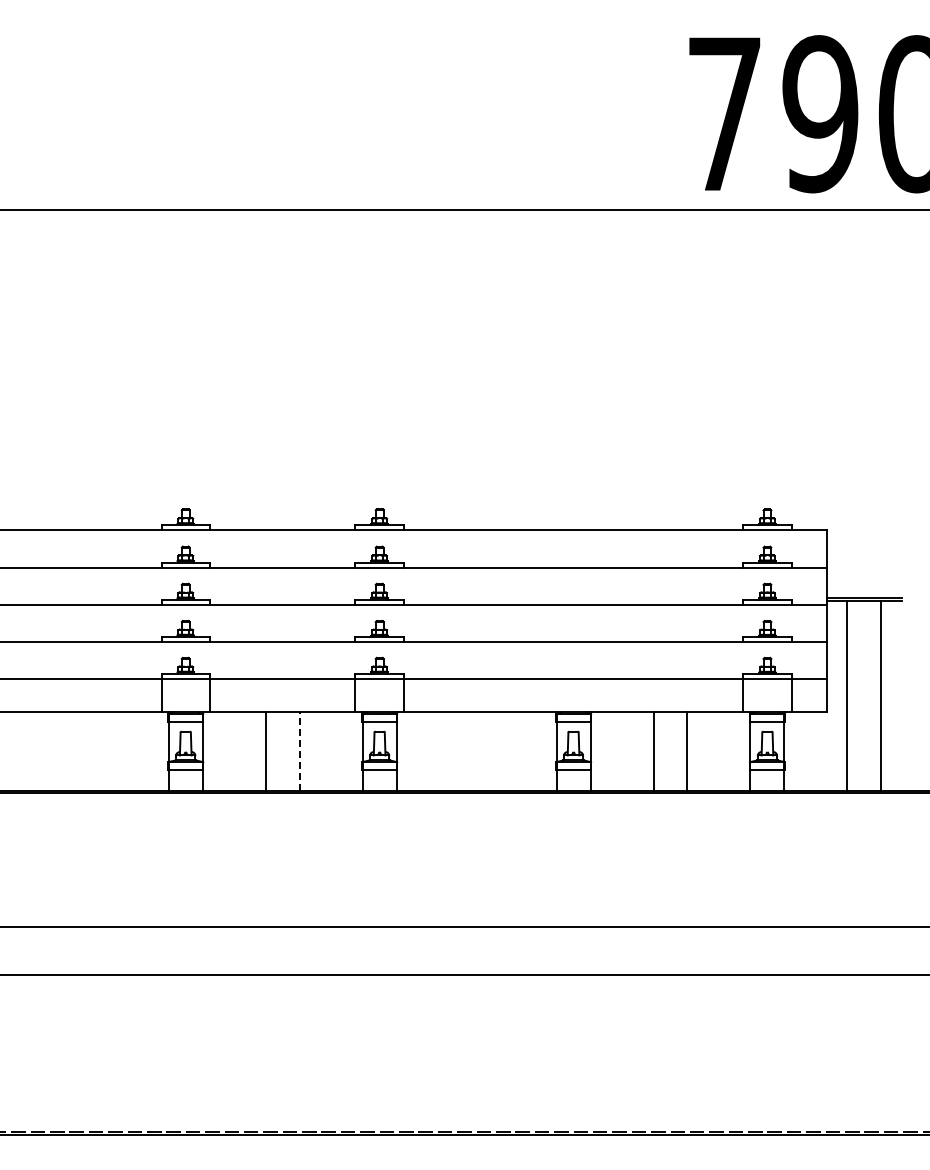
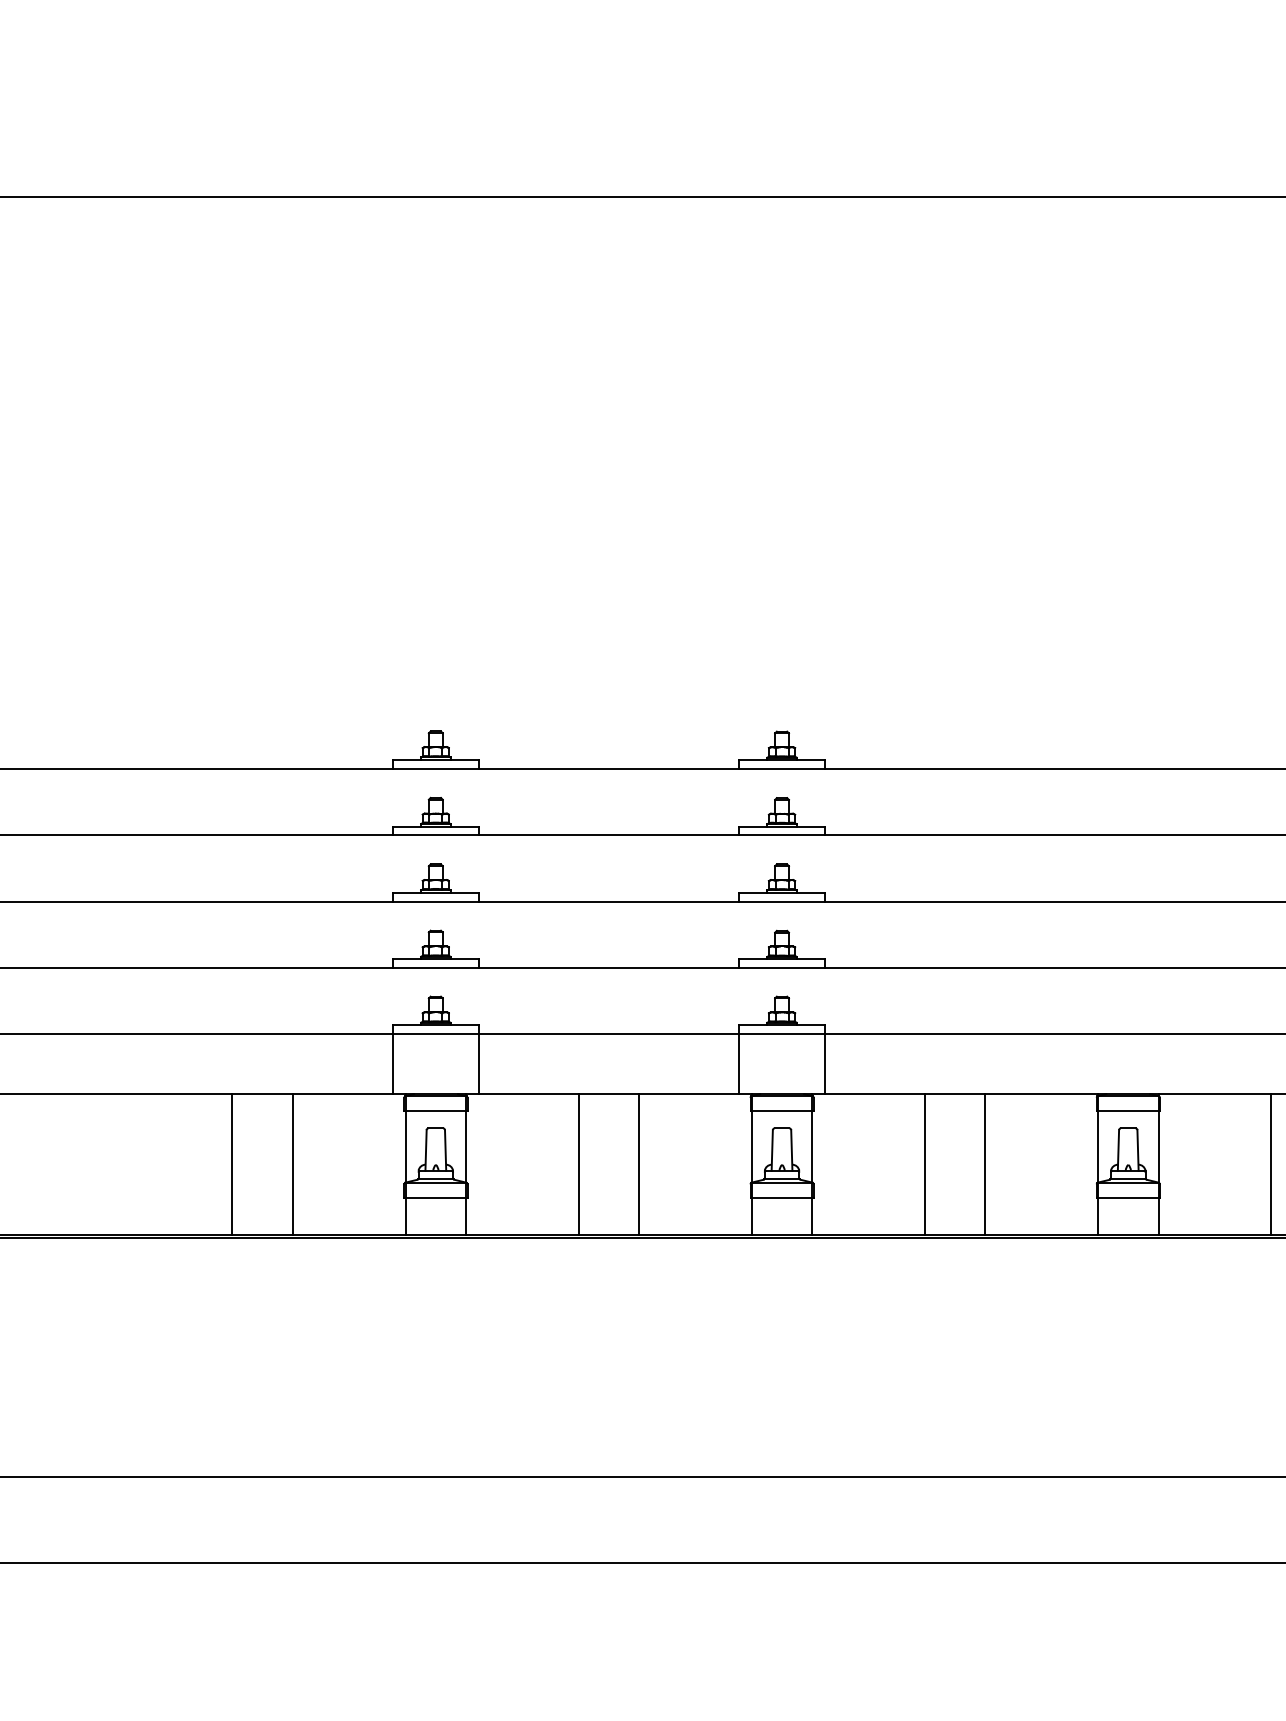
line: (71, 751) -> (231, 1163), added
line: (105, 751) -> (292, 1163), added
line: (299, 751) -> (638, 1163), dashed -> solid
line: (459, 751) -> (924, 1163), added
line: (493, 751) -> (985, 1163), added

